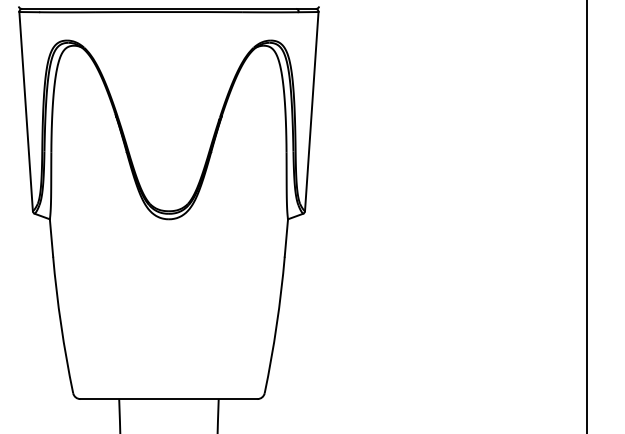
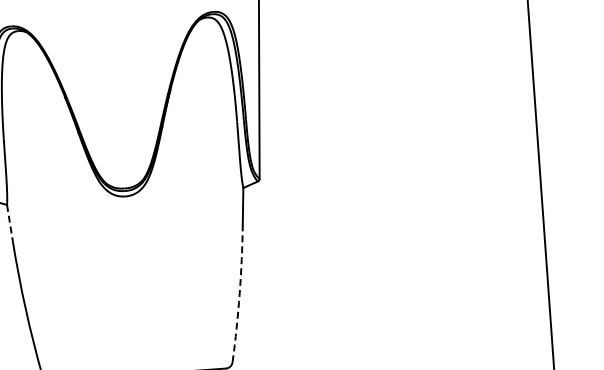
line: (51, 238) -> (10, 223), solid -> dashed
arc: (276, 325) -> (239, 294), solid -> dashed

